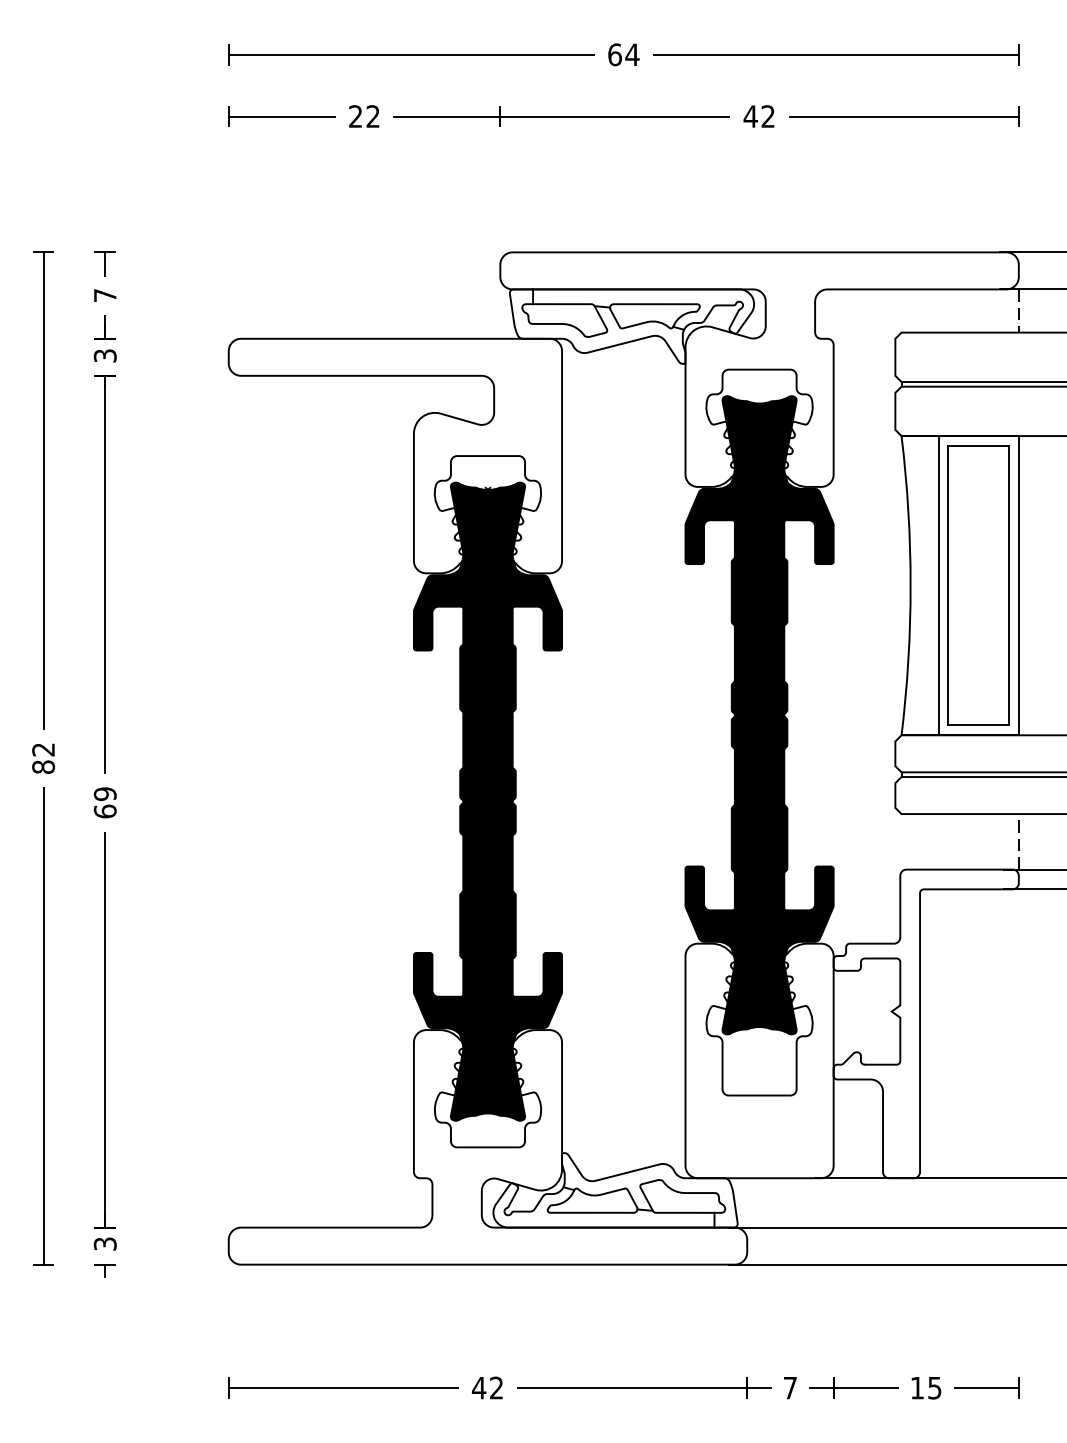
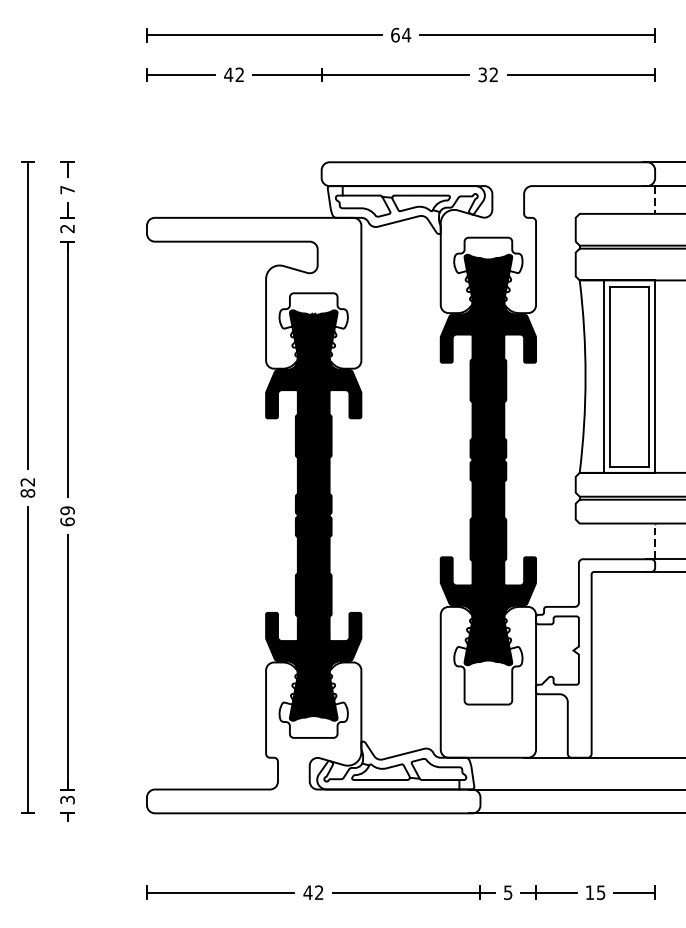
text: (355, 115) -> (228, 74), 22 -> 42
text: (750, 115) -> (482, 74), 42 -> 32
text: (105, 355) -> (67, 228), 3 -> 2
text: (790, 1387) -> (508, 892), 7 -> 5

